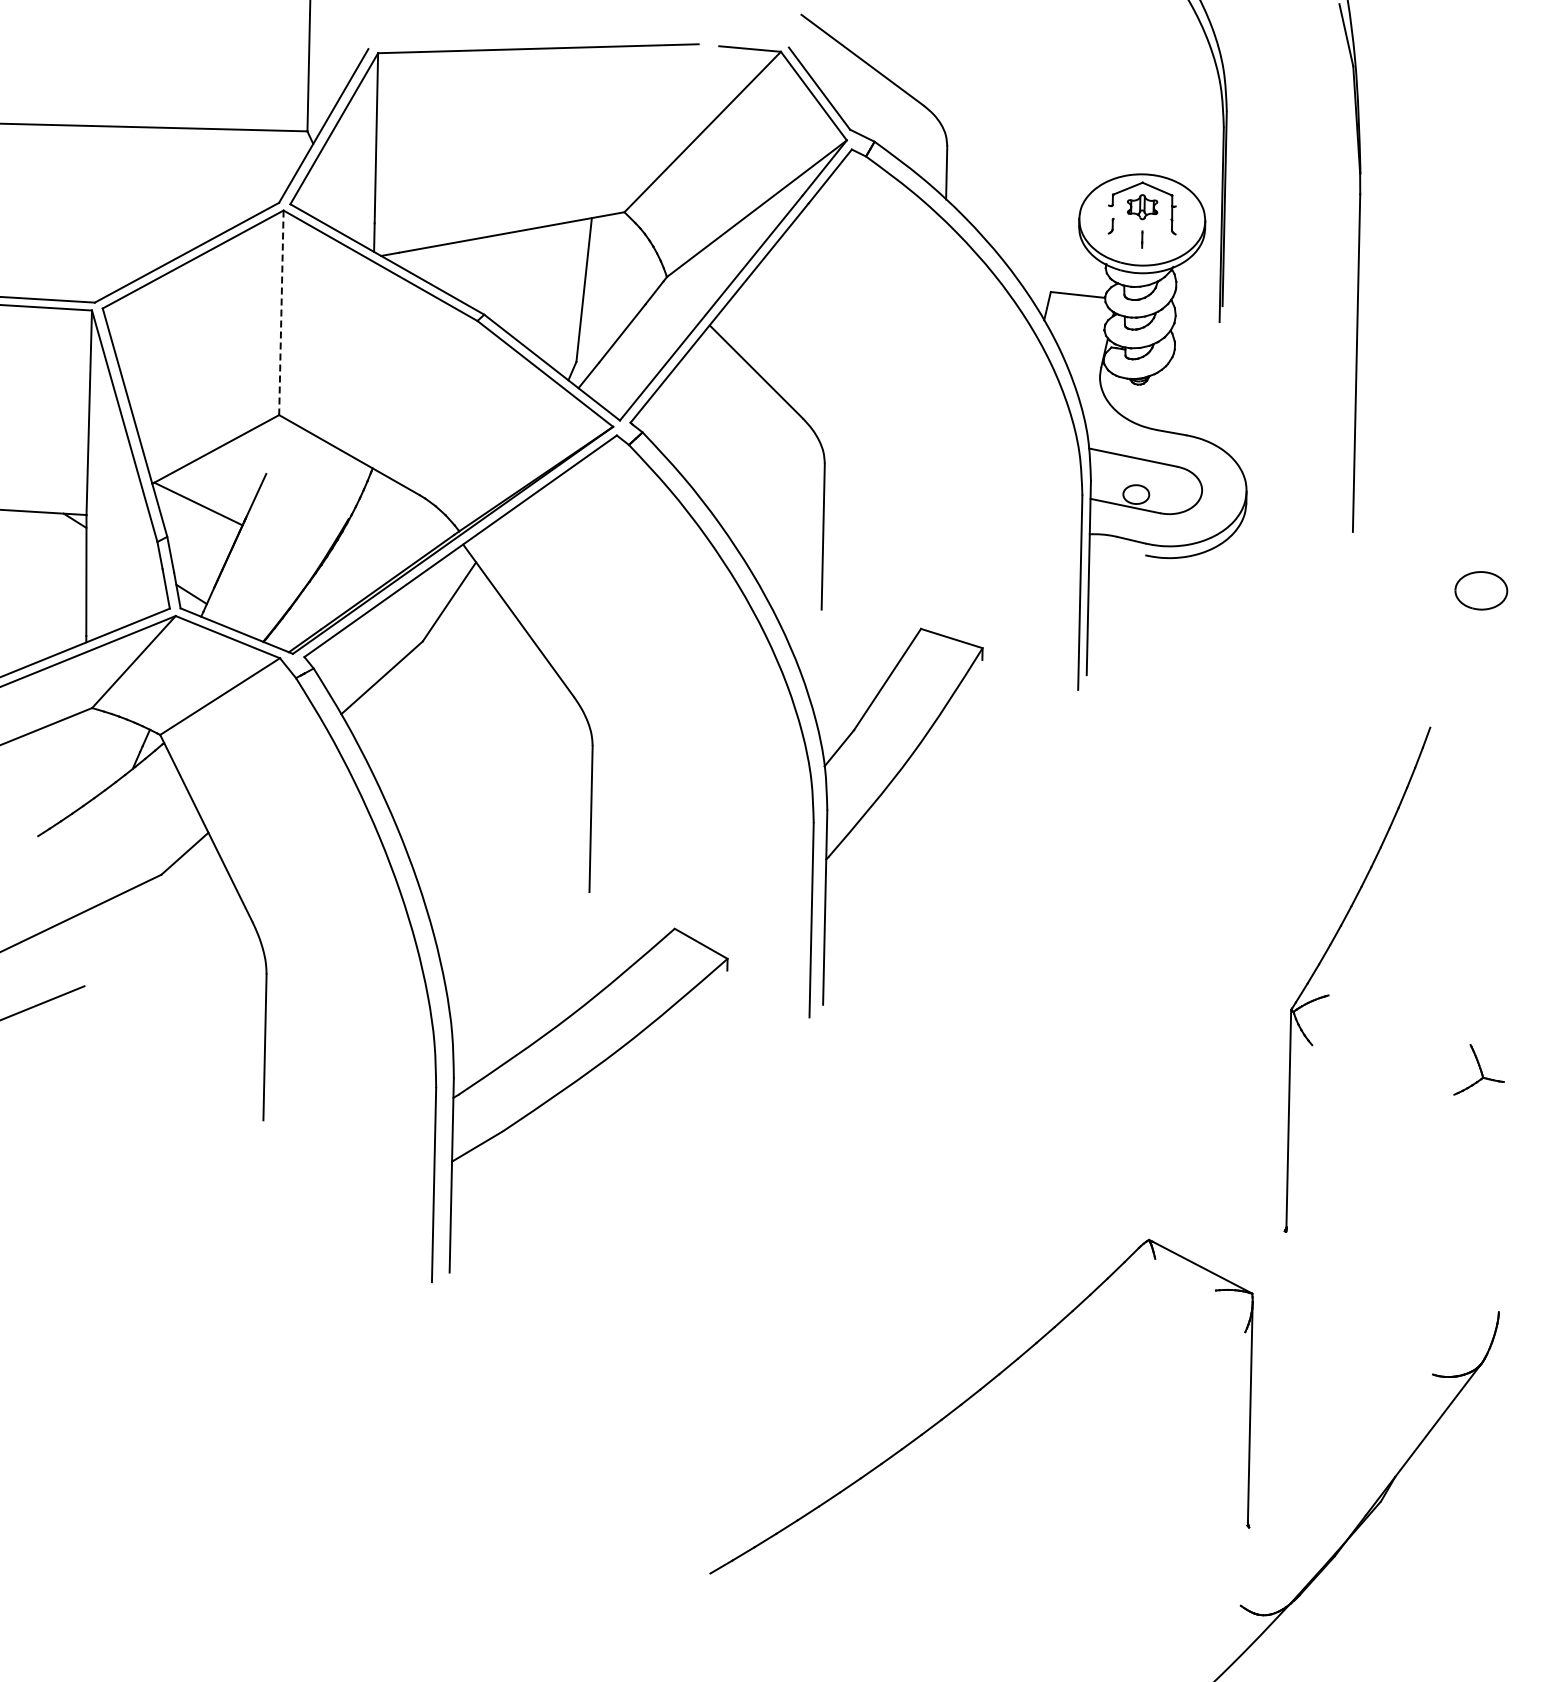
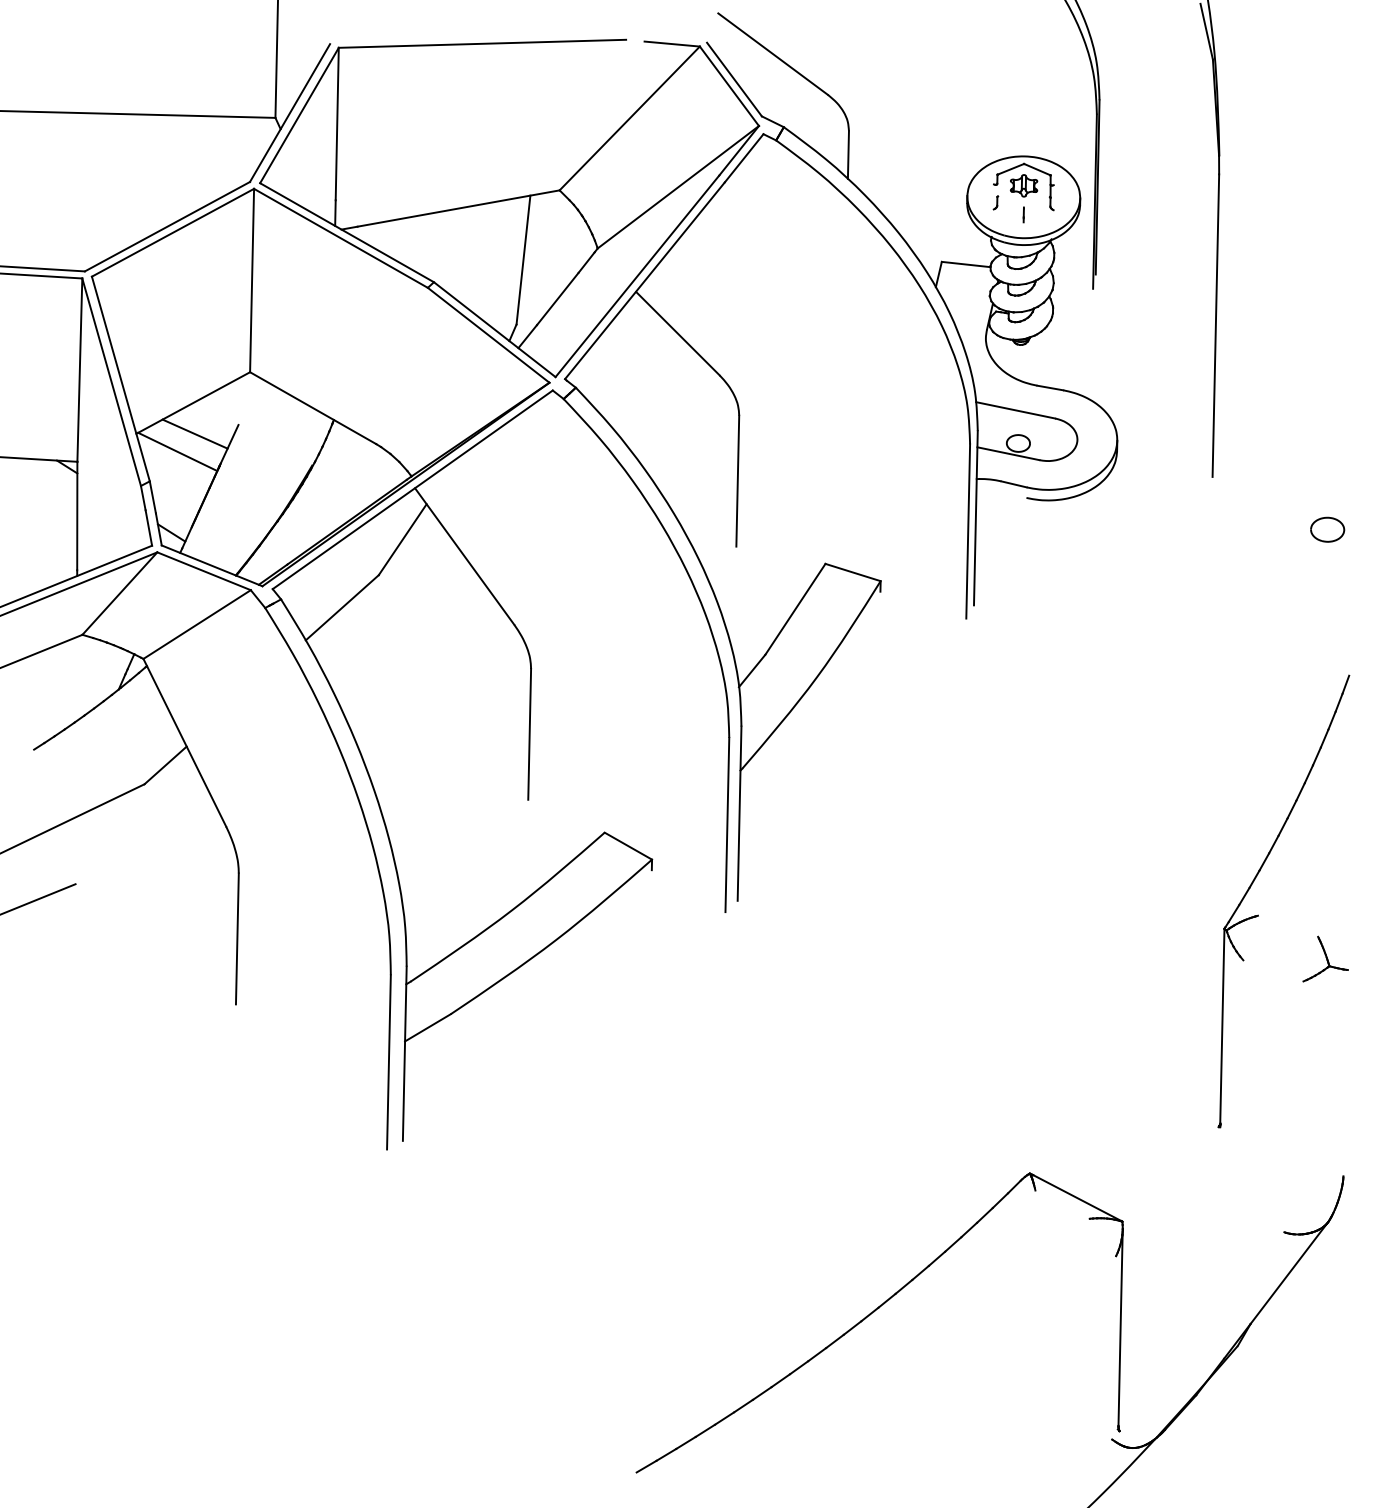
line: (281, 313) -> (252, 281), dashed -> solid
line: (217, 483) -> (194, 433), added
part: (1480, 590) -> (1326, 529), size x0.71
part: (1329, 994) -> (1258, 914), moved
part: (972, 1397) -> (871, 1314), moved

